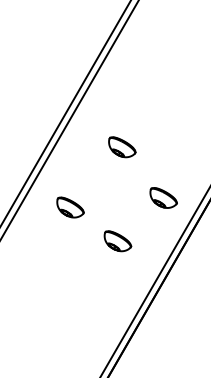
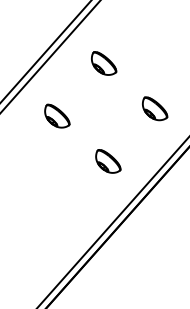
part: (122, 147) -> (104, 64), moved
part: (163, 197) -> (155, 108), moved
part: (117, 241) -> (107, 162), moved

